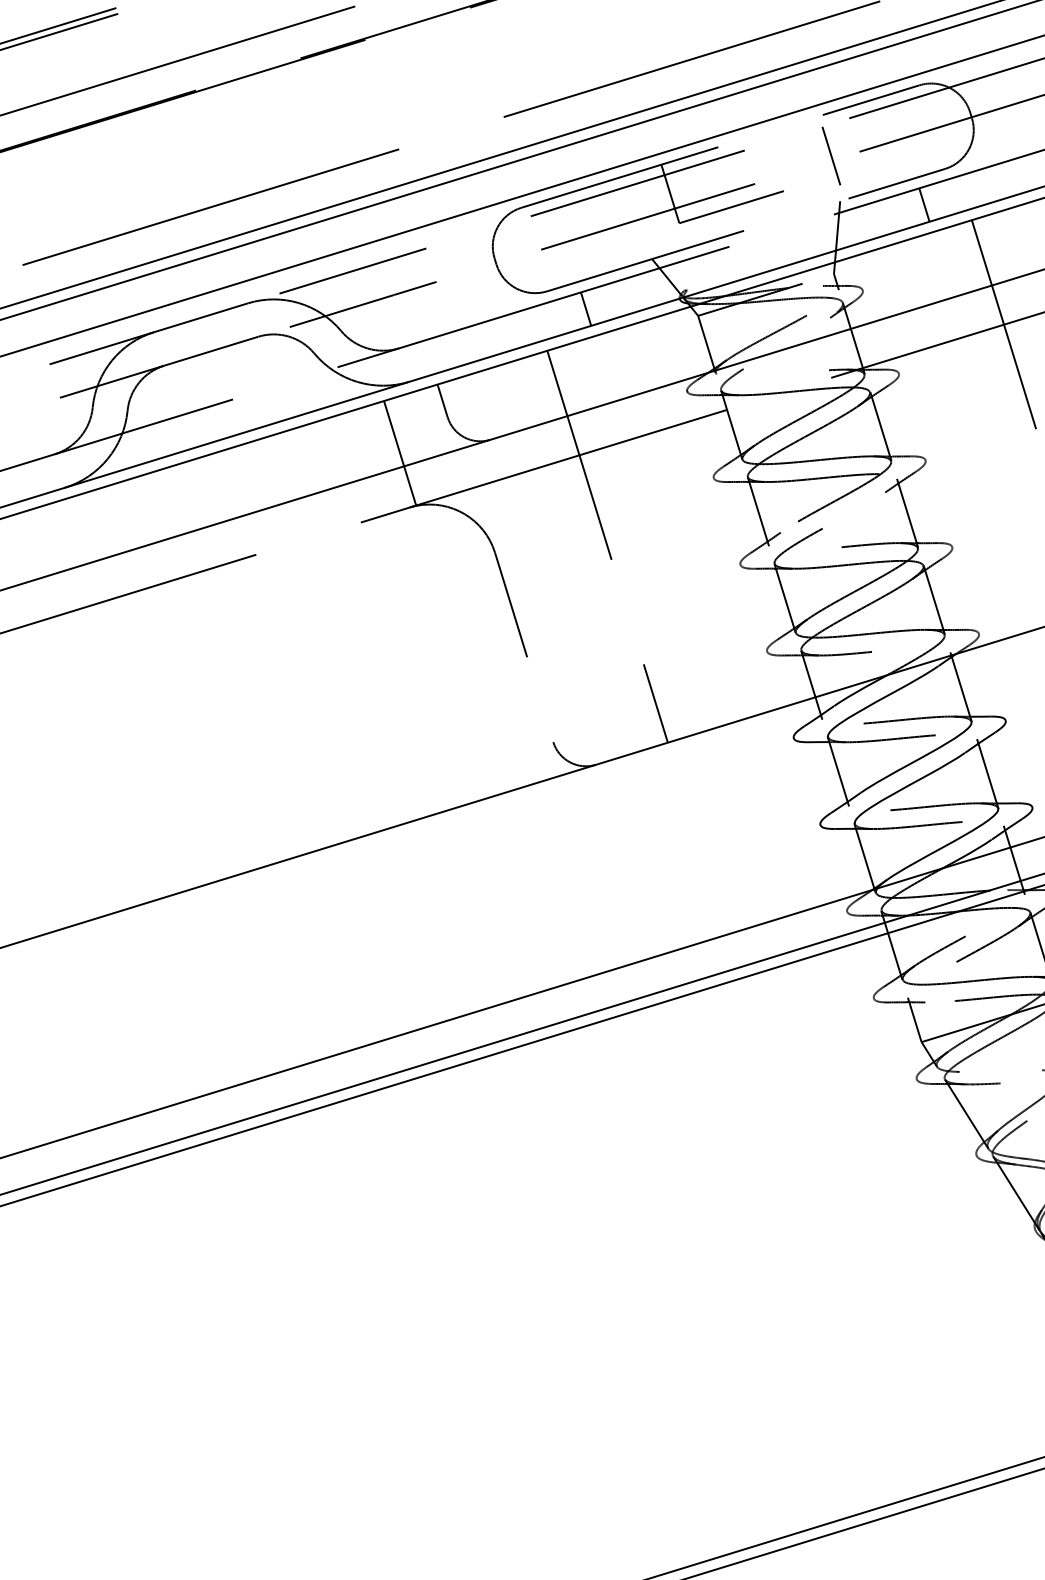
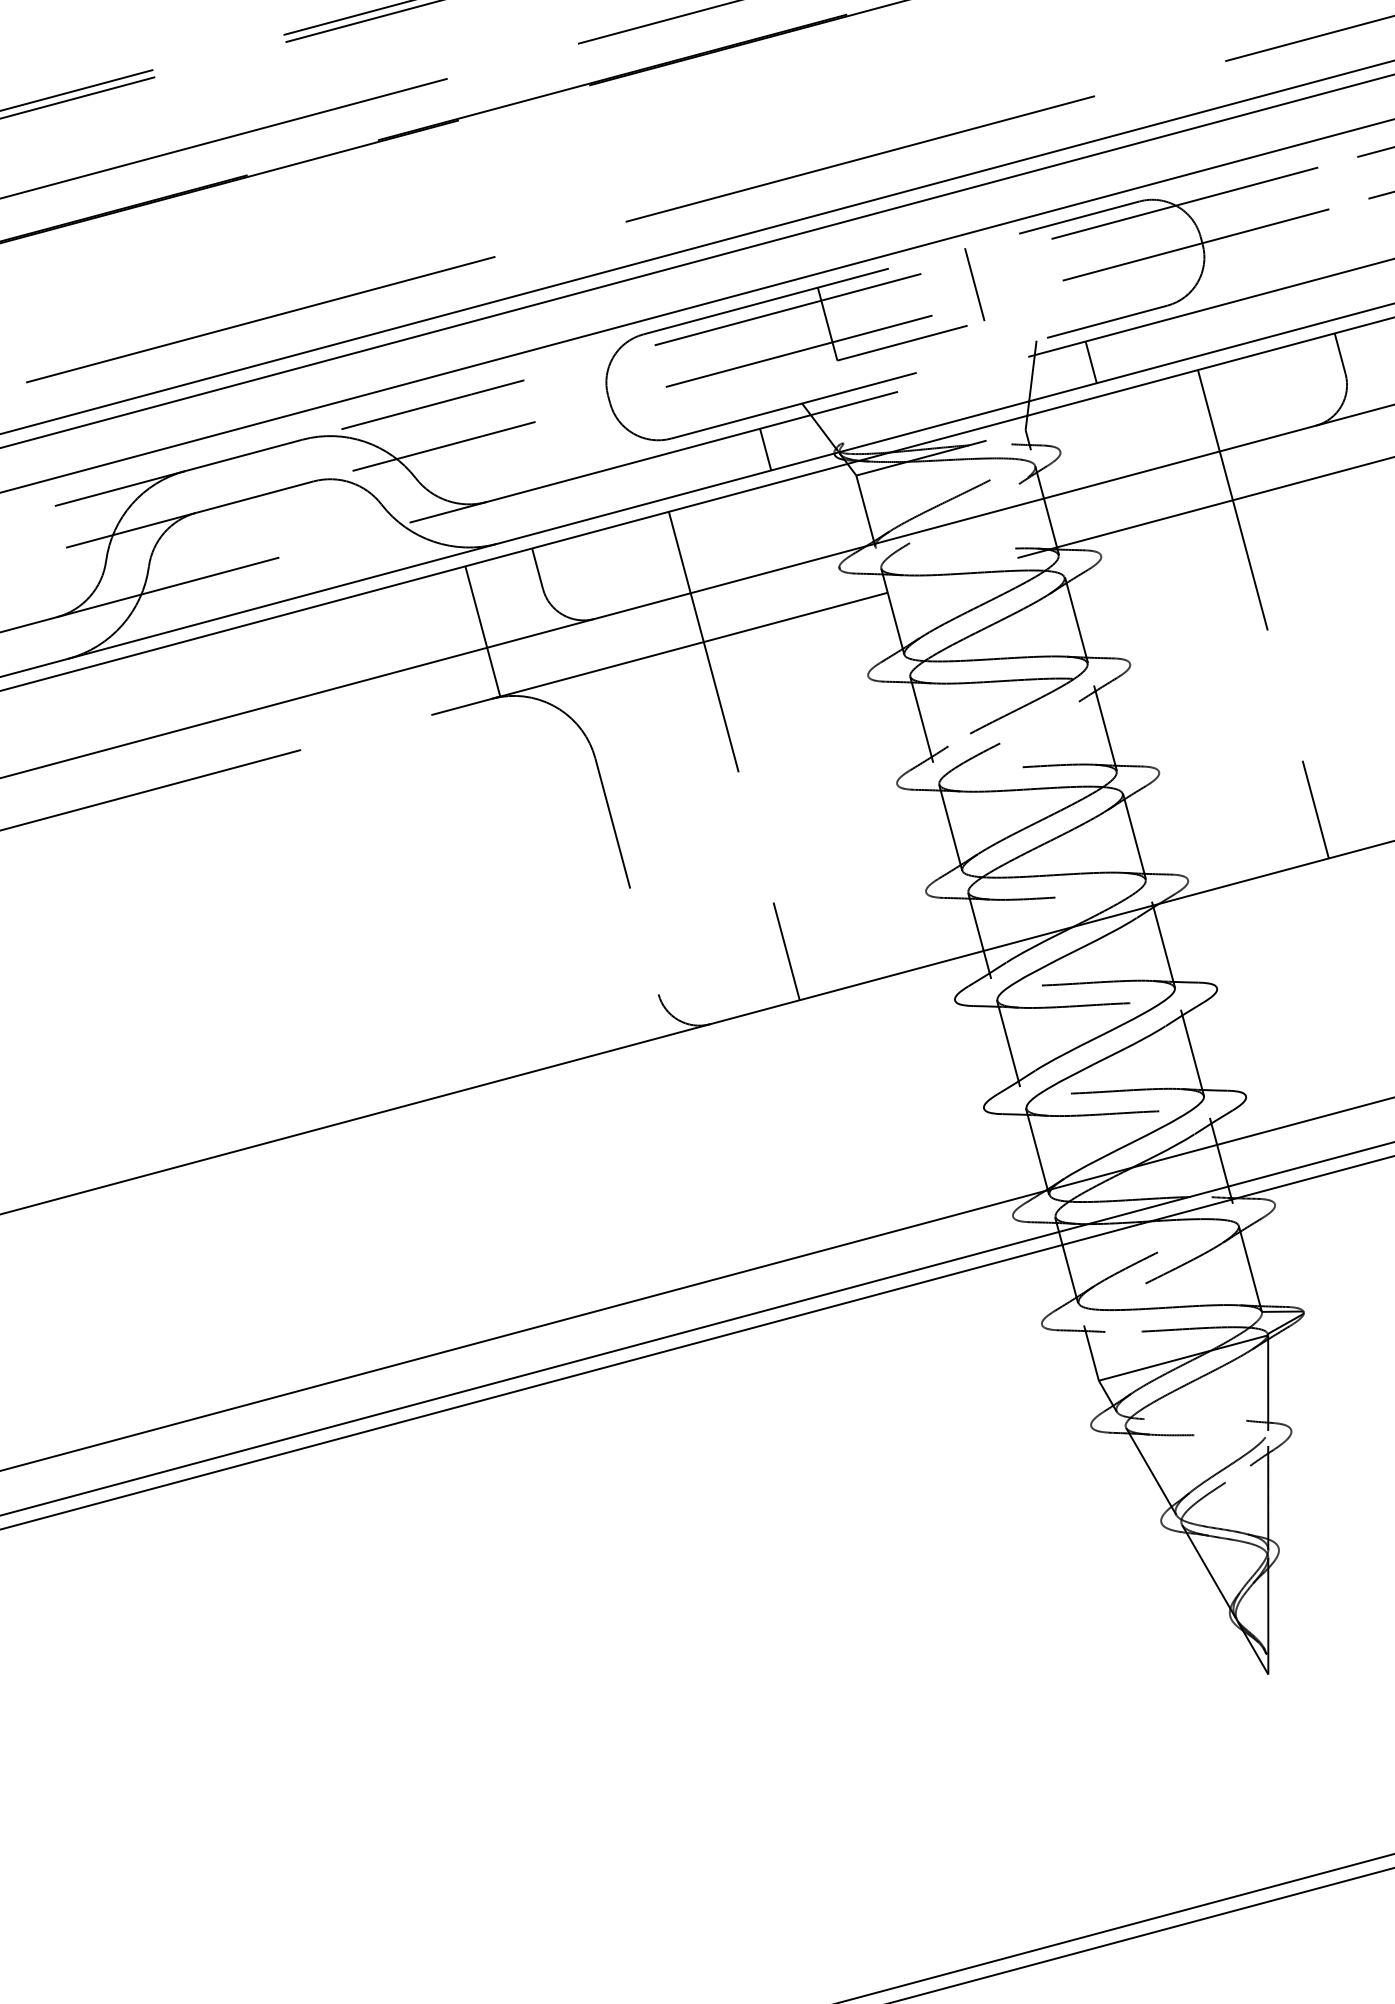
line: (831, 155) -> (974, 284), moved
line: (923, 205) -> (1090, 362), moved
line: (586, 309) -> (765, 449), moved

